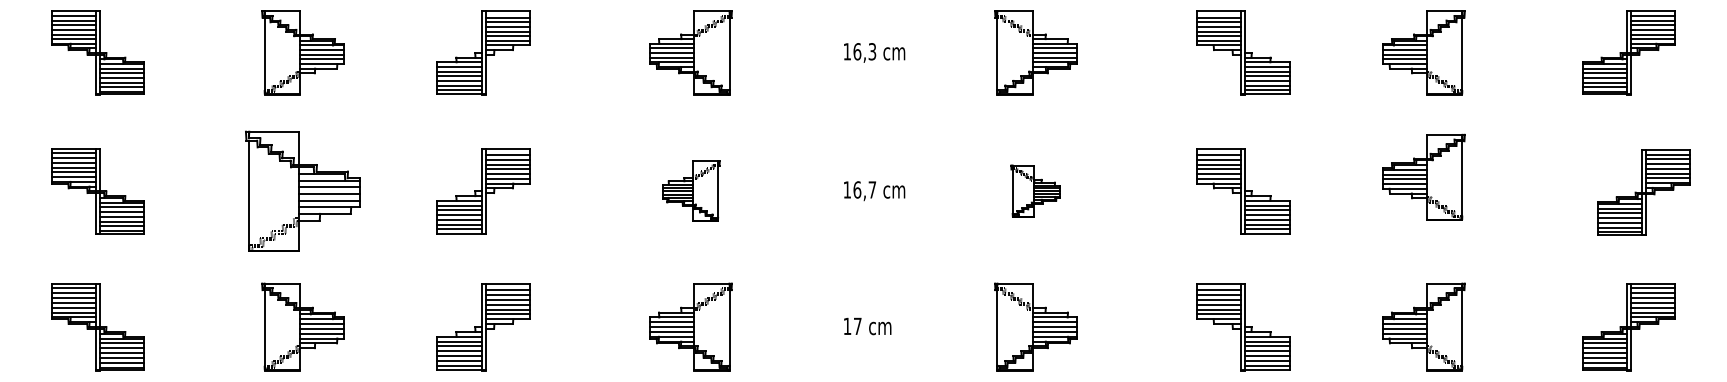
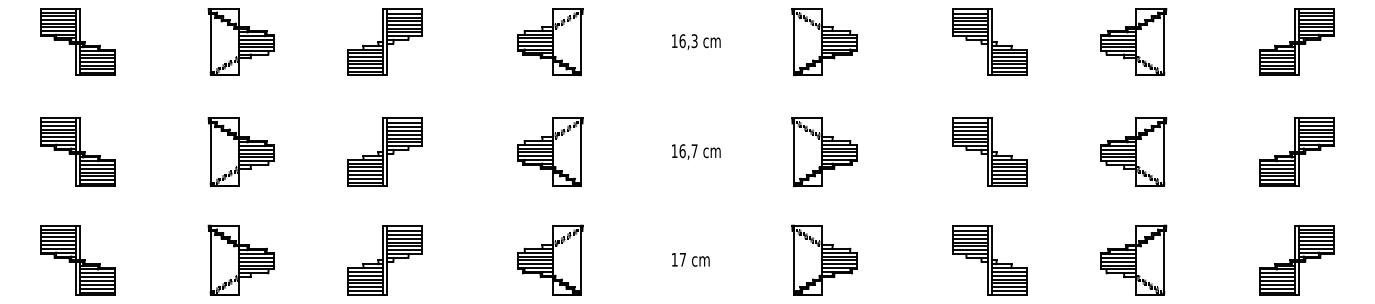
part: (1423, 176) -> (1133, 151), moved
part: (302, 190) -> (240, 151), size x0.71
part: (691, 190) -> (550, 151), size x1.43
part: (1035, 190) -> (824, 151), size x1.67
part: (1643, 191) -> (1296, 151), moved

